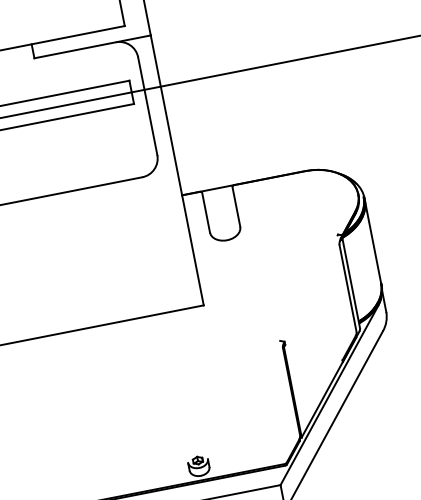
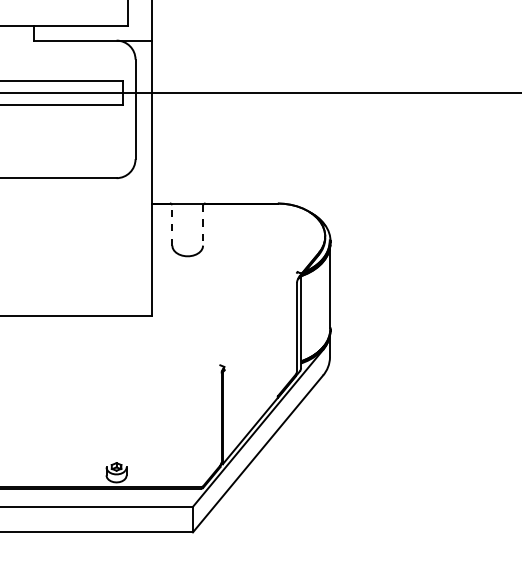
line: (236, 206) -> (203, 225), solid -> dashed
line: (206, 211) -> (172, 224), solid -> dashed

